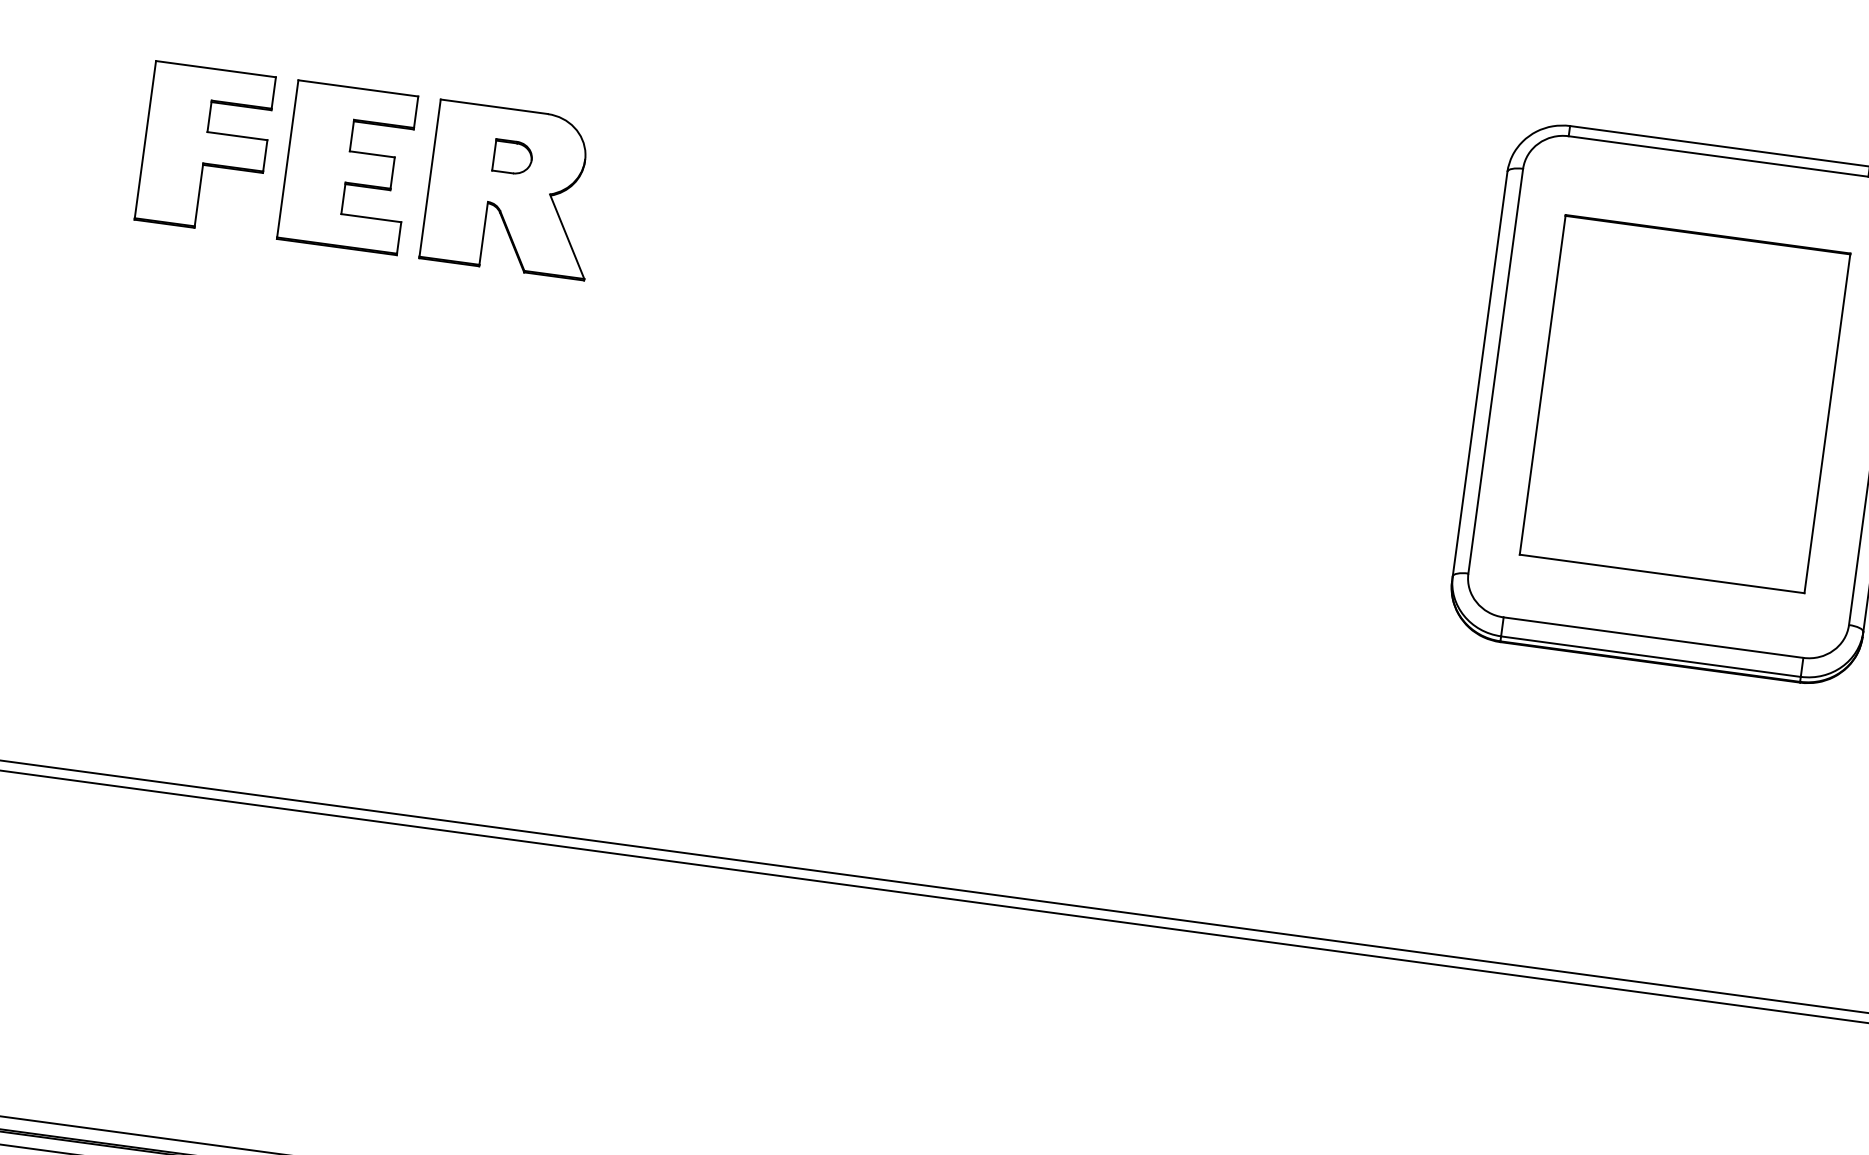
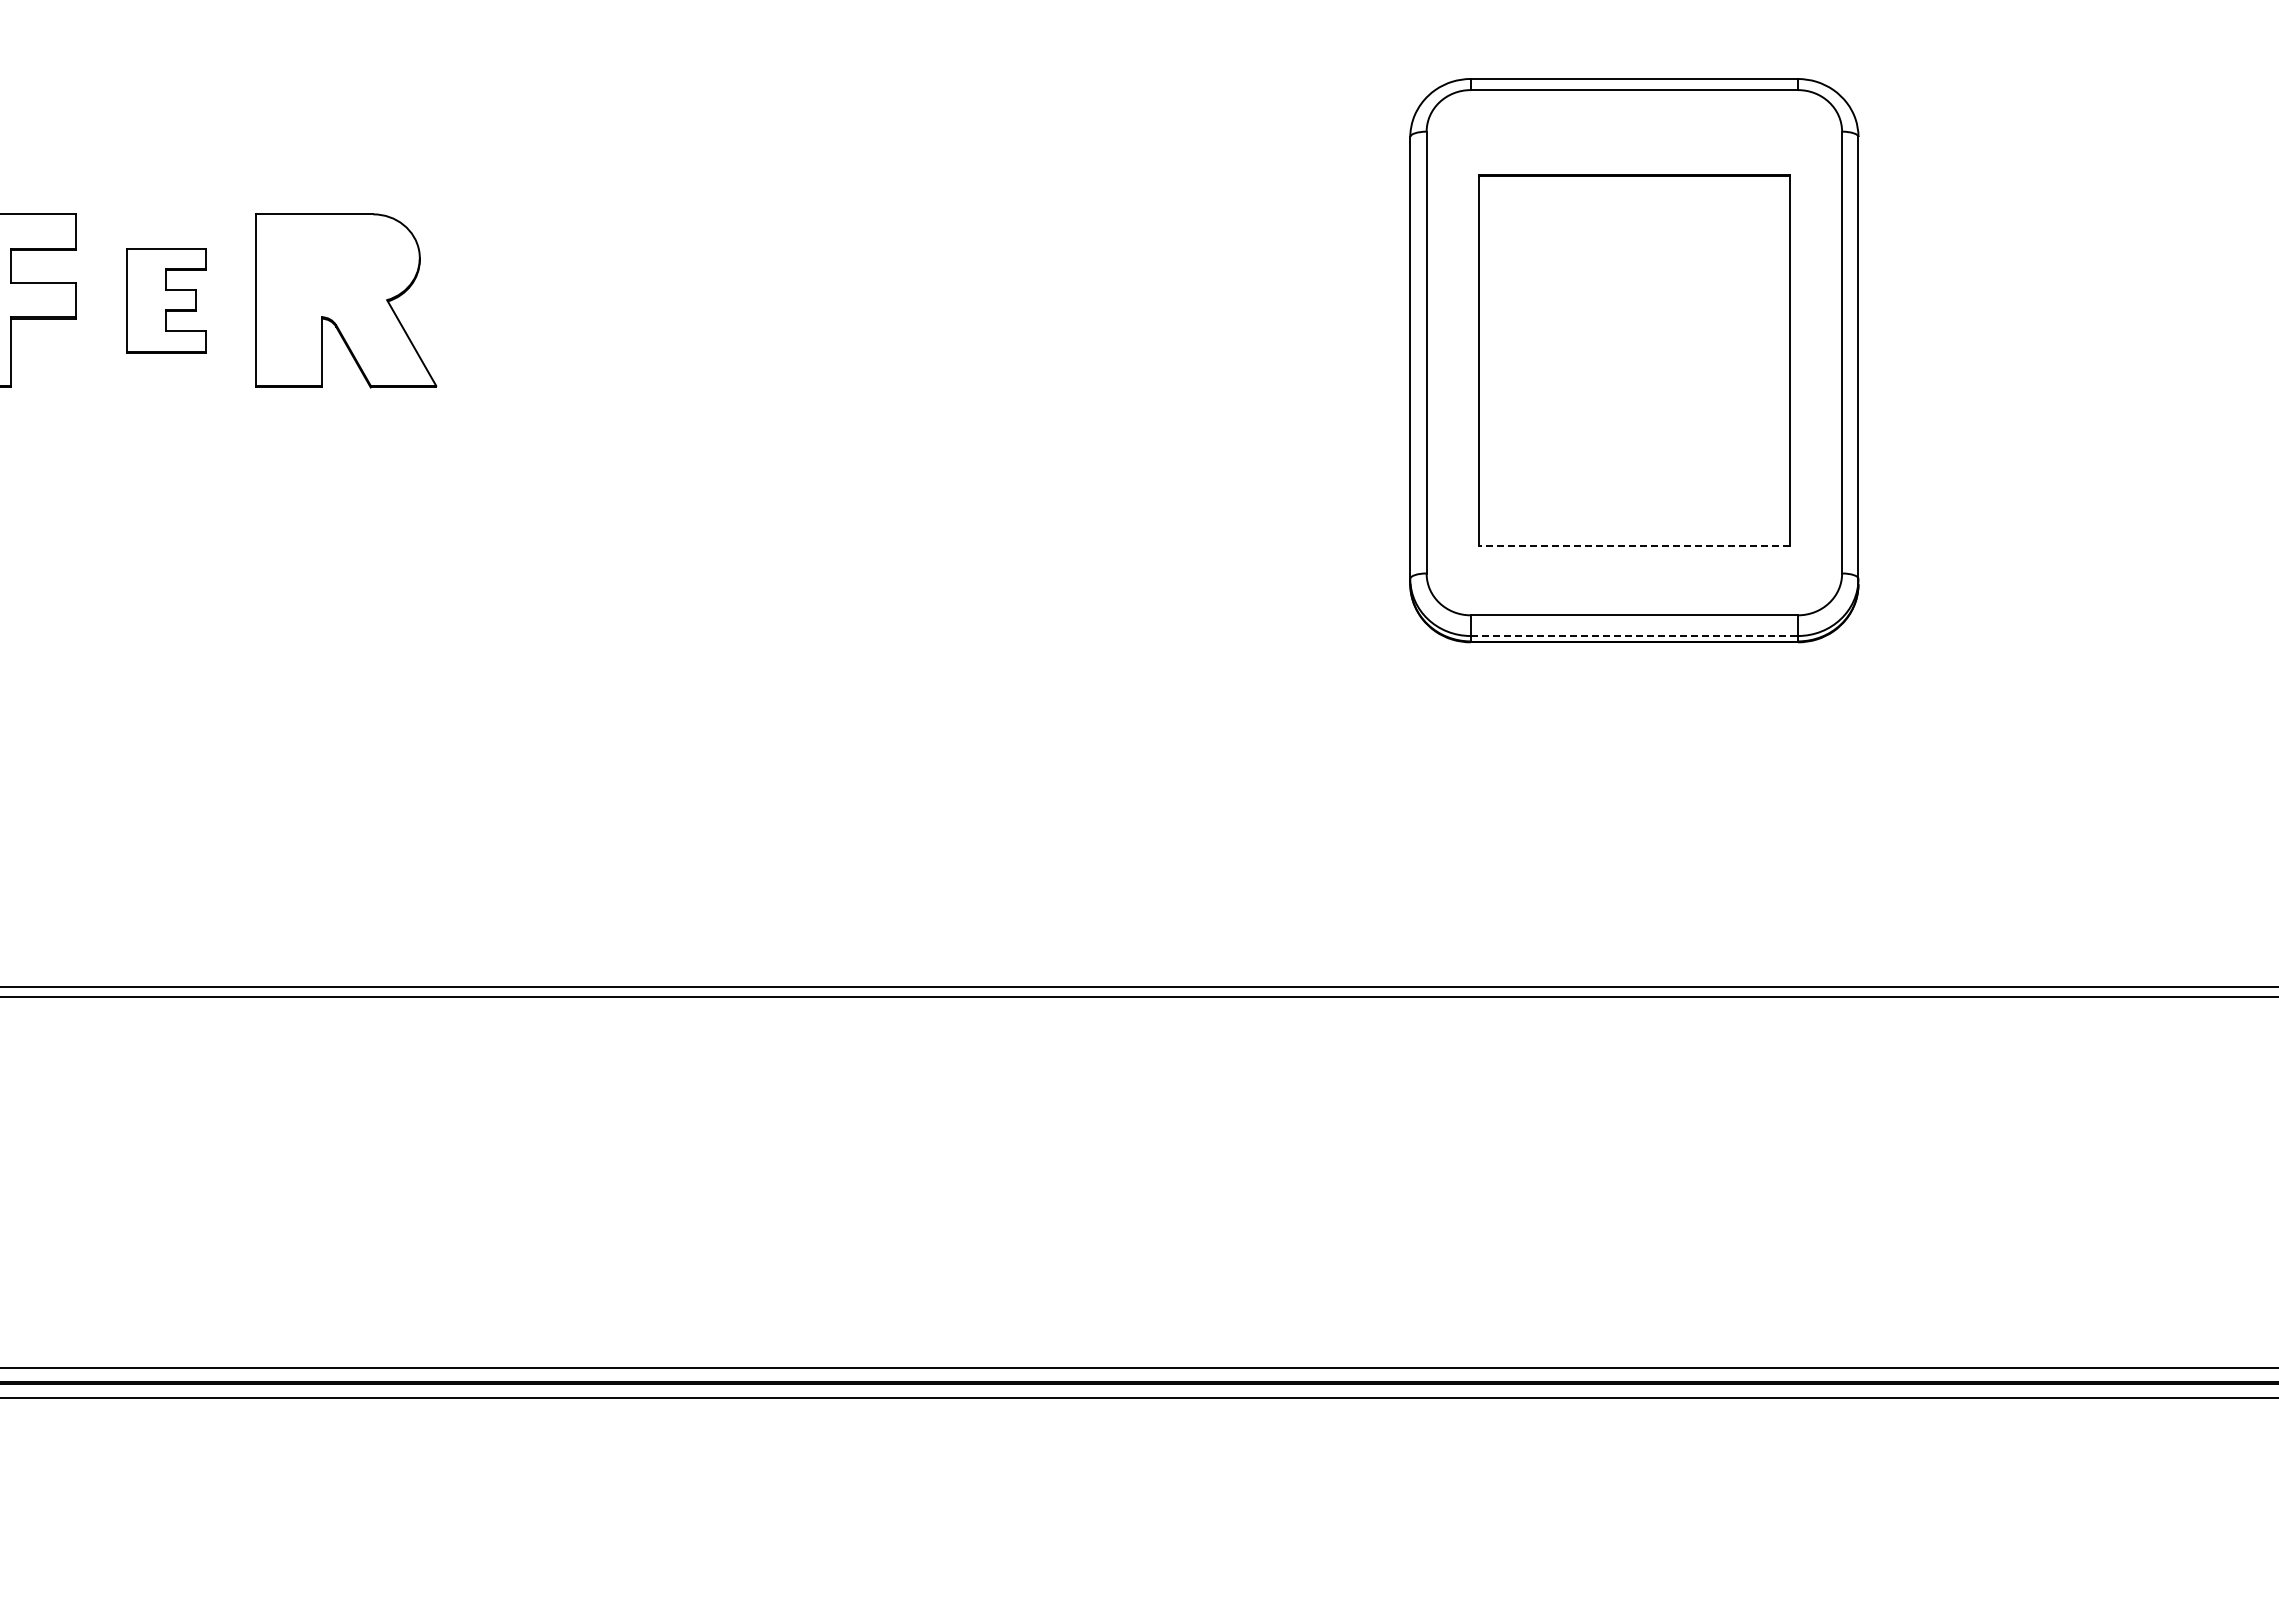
part: (513, 157) -> (342, 265), removed
part: (347, 167) -> (166, 300), size x0.6
line: (1661, 573) -> (1633, 545), solid -> dashed
line: (1651, 657) -> (1634, 636), solid -> dashed

